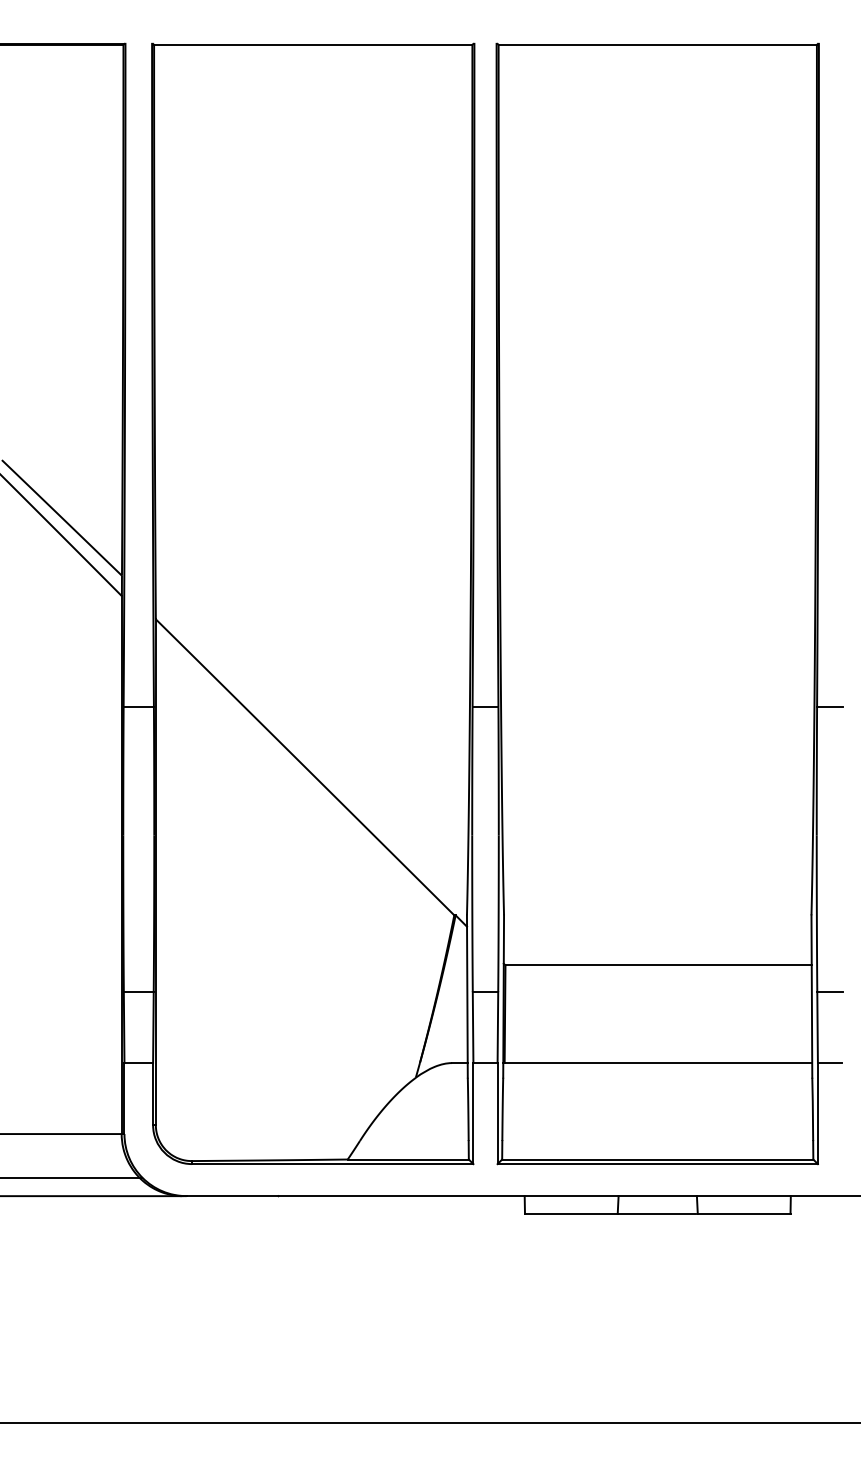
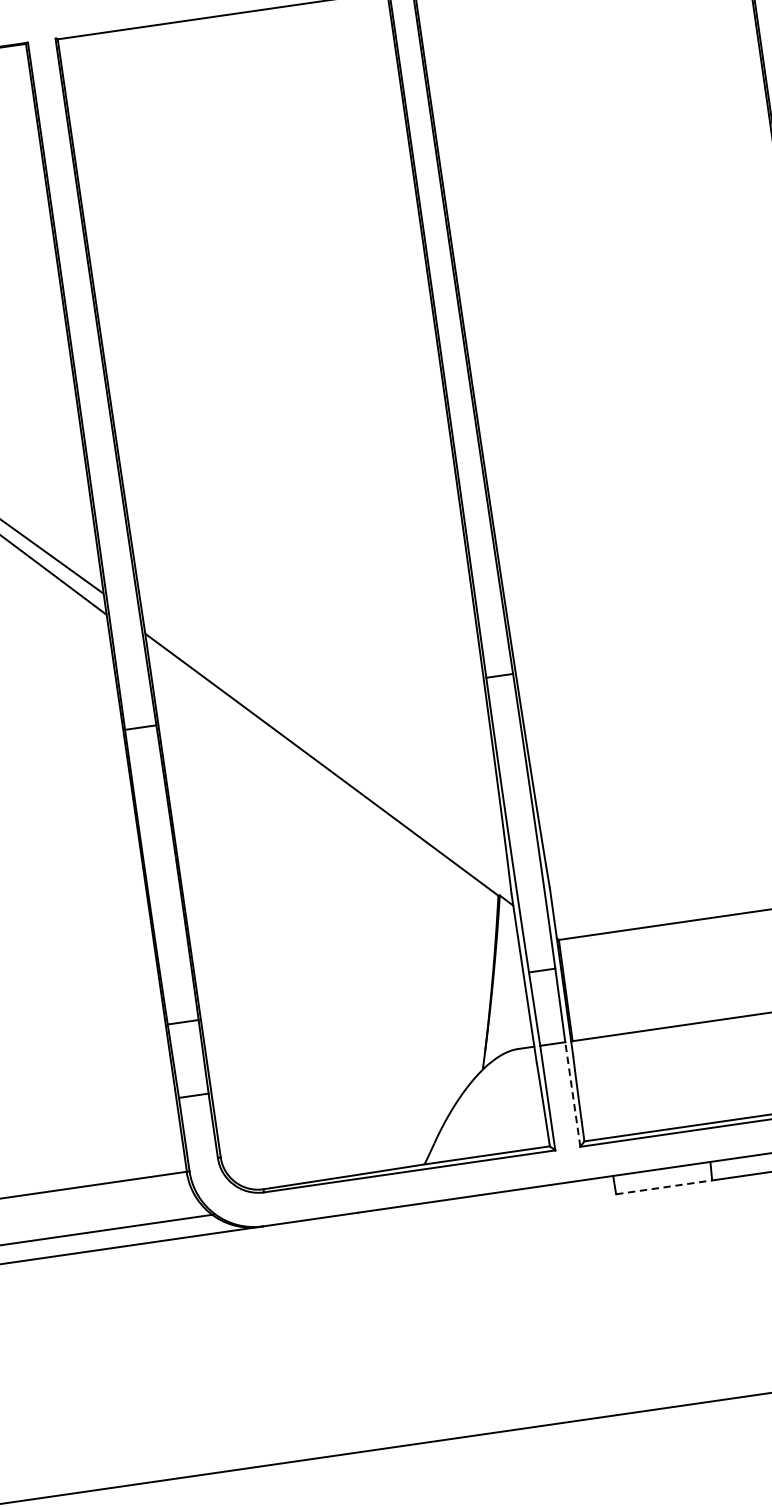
line: (497, 1113) -> (572, 1094), solid -> dashed
line: (571, 1213) -> (664, 1186), solid -> dashed

